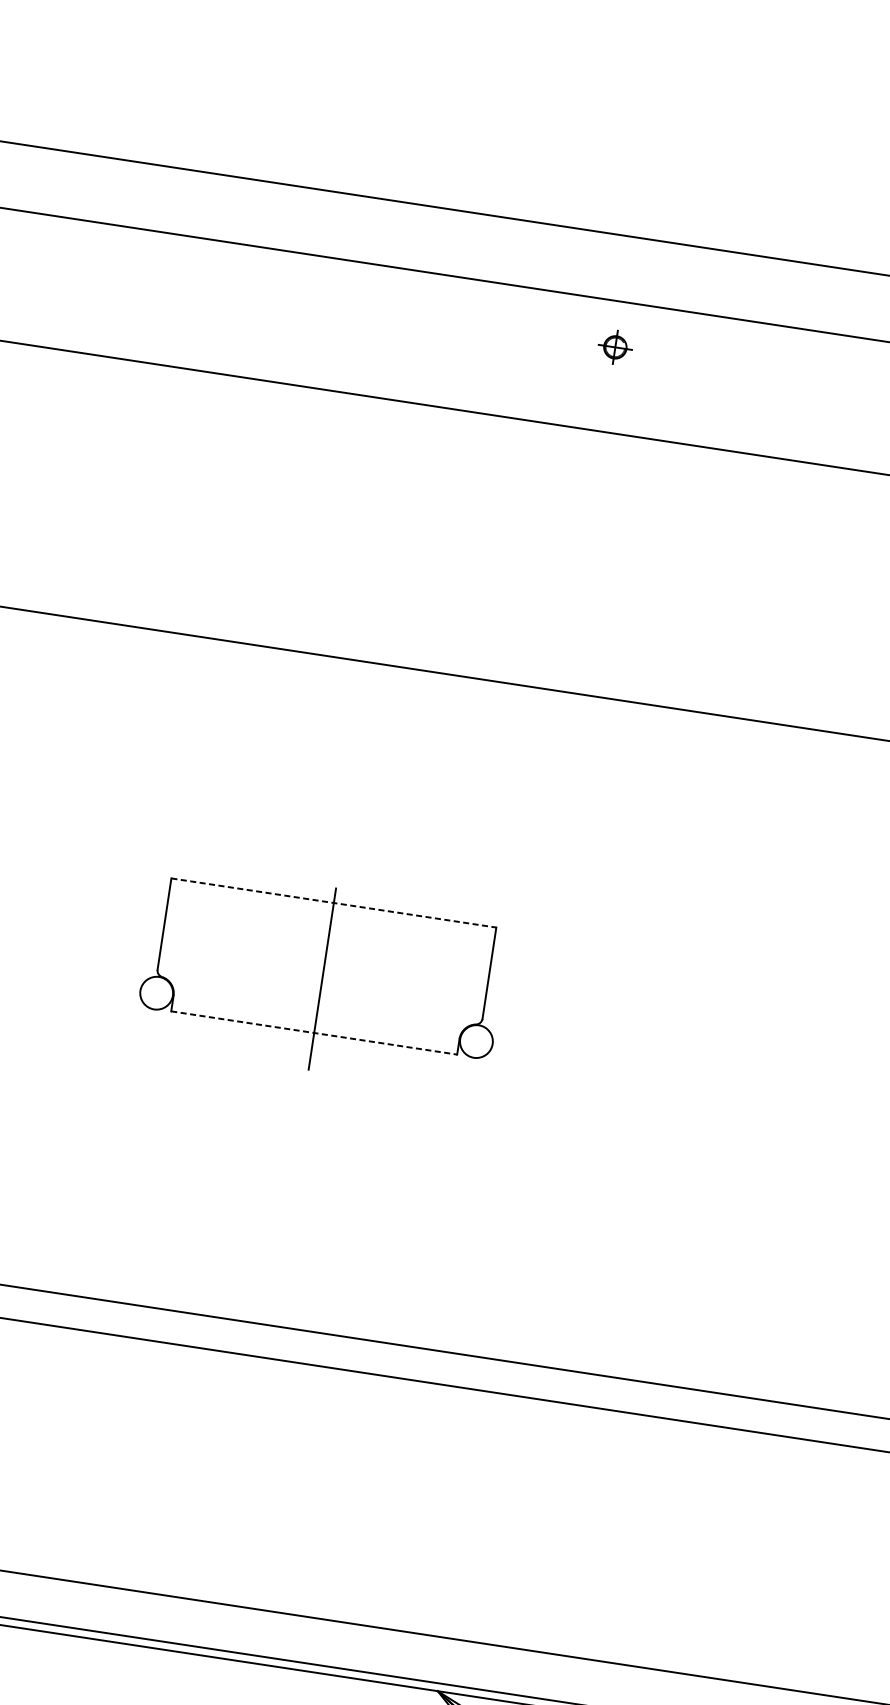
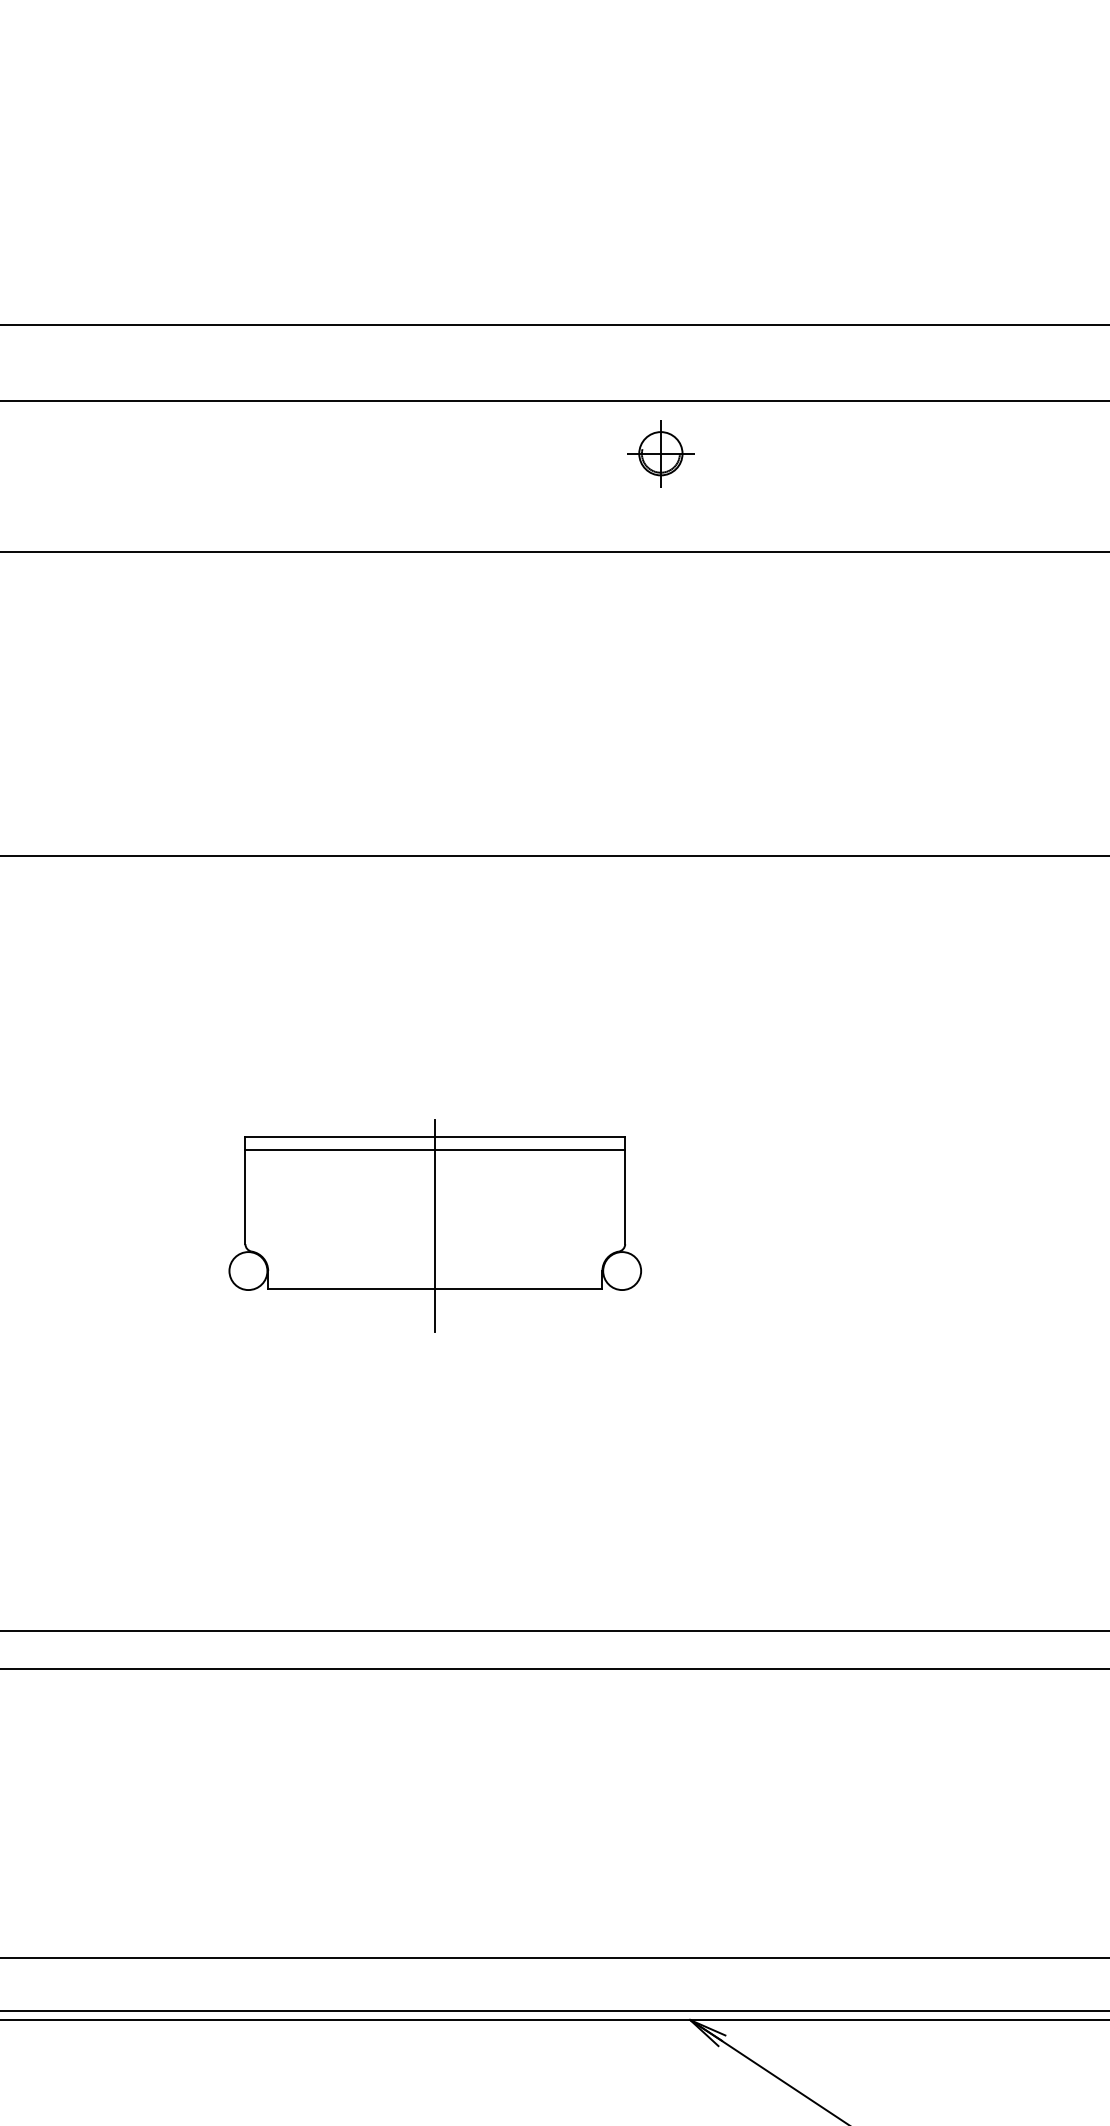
part: (615, 347) -> (660, 453), size x1.67
line: (334, 903) -> (435, 1137), dashed -> solid
line: (332, 913) -> (435, 1149), added
line: (314, 1033) -> (435, 1289), dashed -> solid

